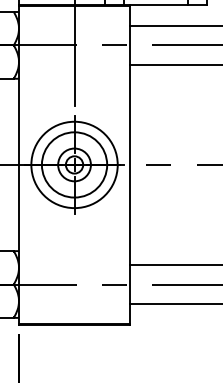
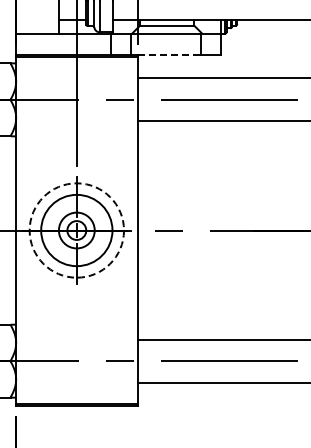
line: (159, 4) -> (169, 55), solid -> dashed
circle: (74, 164) -> (76, 230), solid -> dashed

